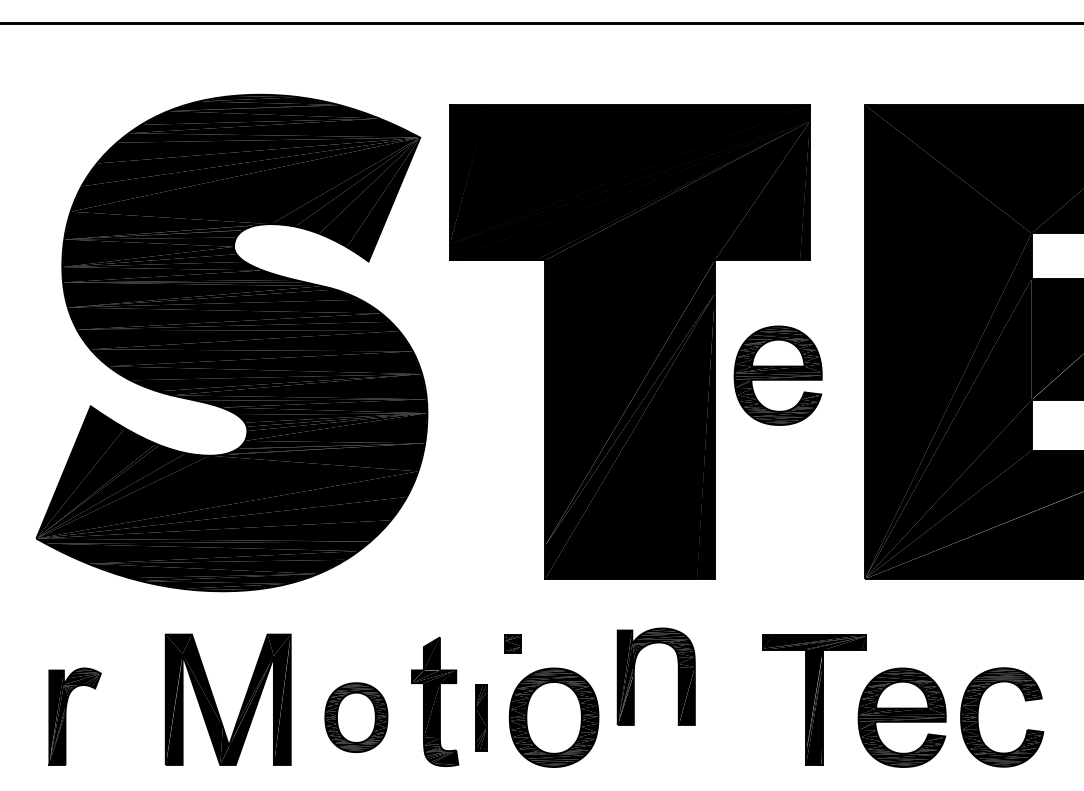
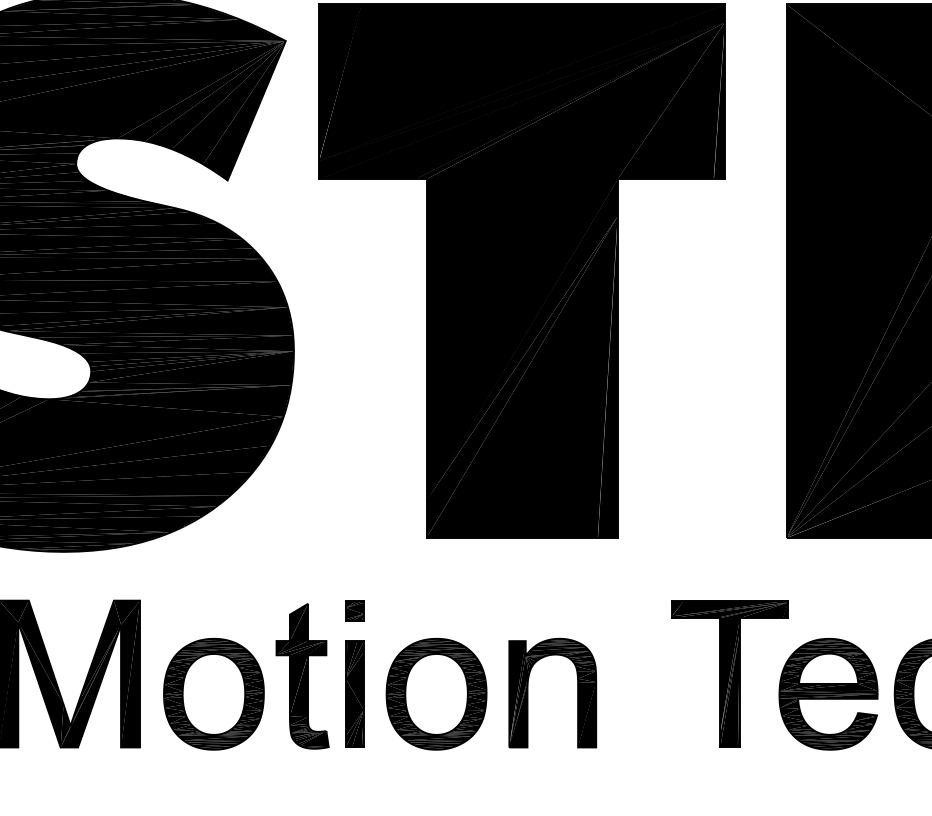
part: (777, 375) -> (688, 308), removed
part: (512, 643) -> (353, 610), moved
part: (634, 676) -> (528, 692), moved
part: (356, 717) -> (214, 693), size x1.43
part: (480, 717) -> (353, 693), size x1.43

